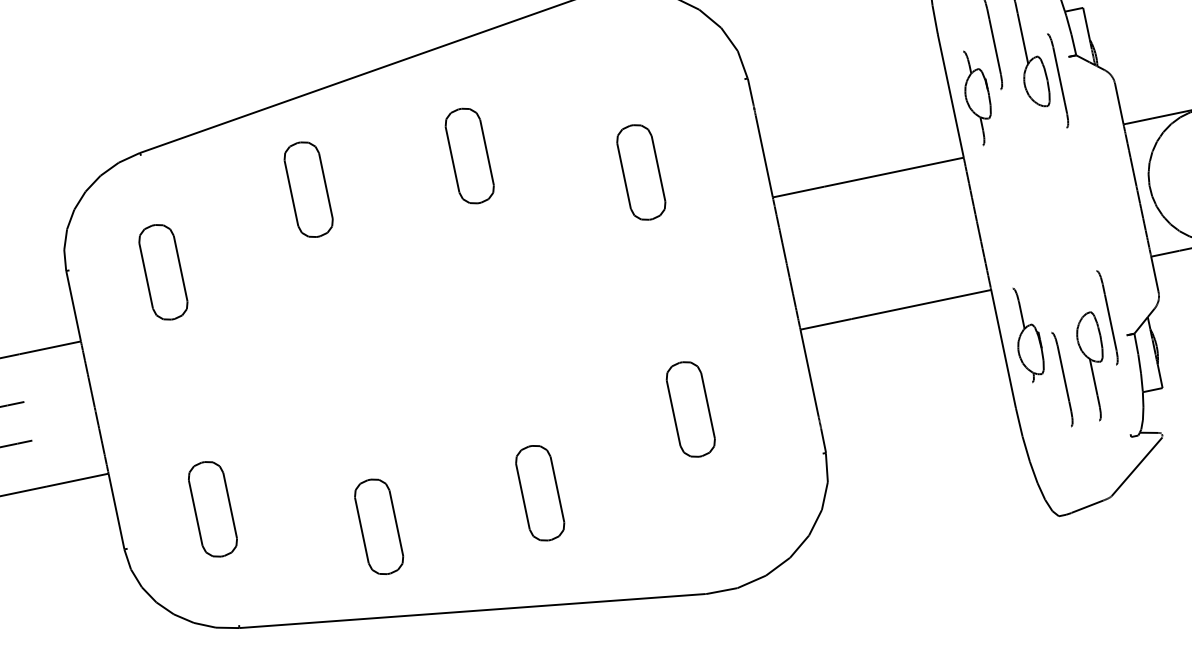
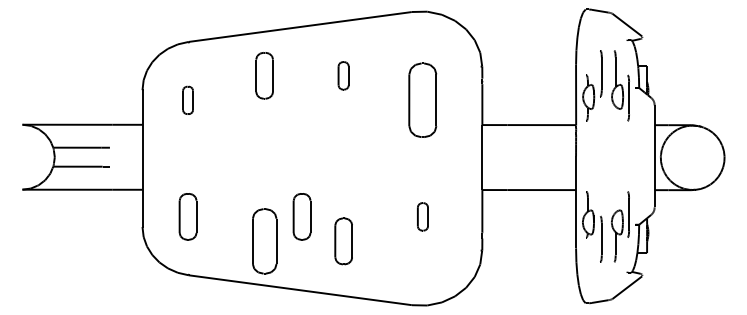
part: (469, 155) -> (343, 75), size x0.6
part: (640, 172) -> (422, 100), size x1.6
part: (162, 272) -> (187, 100), size x0.6
part: (689, 409) -> (422, 216), size x0.6
part: (443, 460) -> (301, 216), added
part: (378, 527) -> (264, 241), size x1.4

